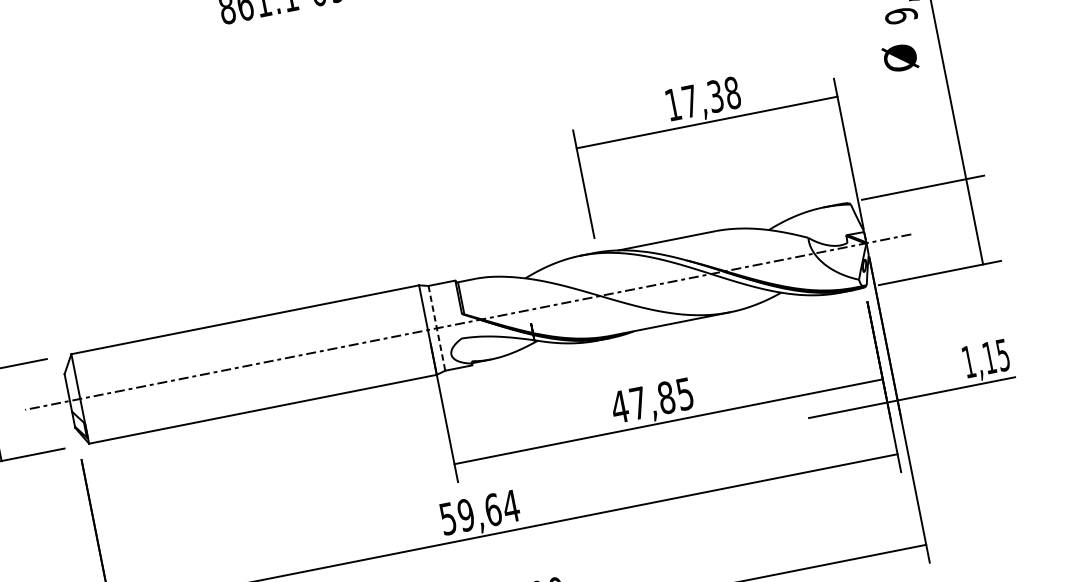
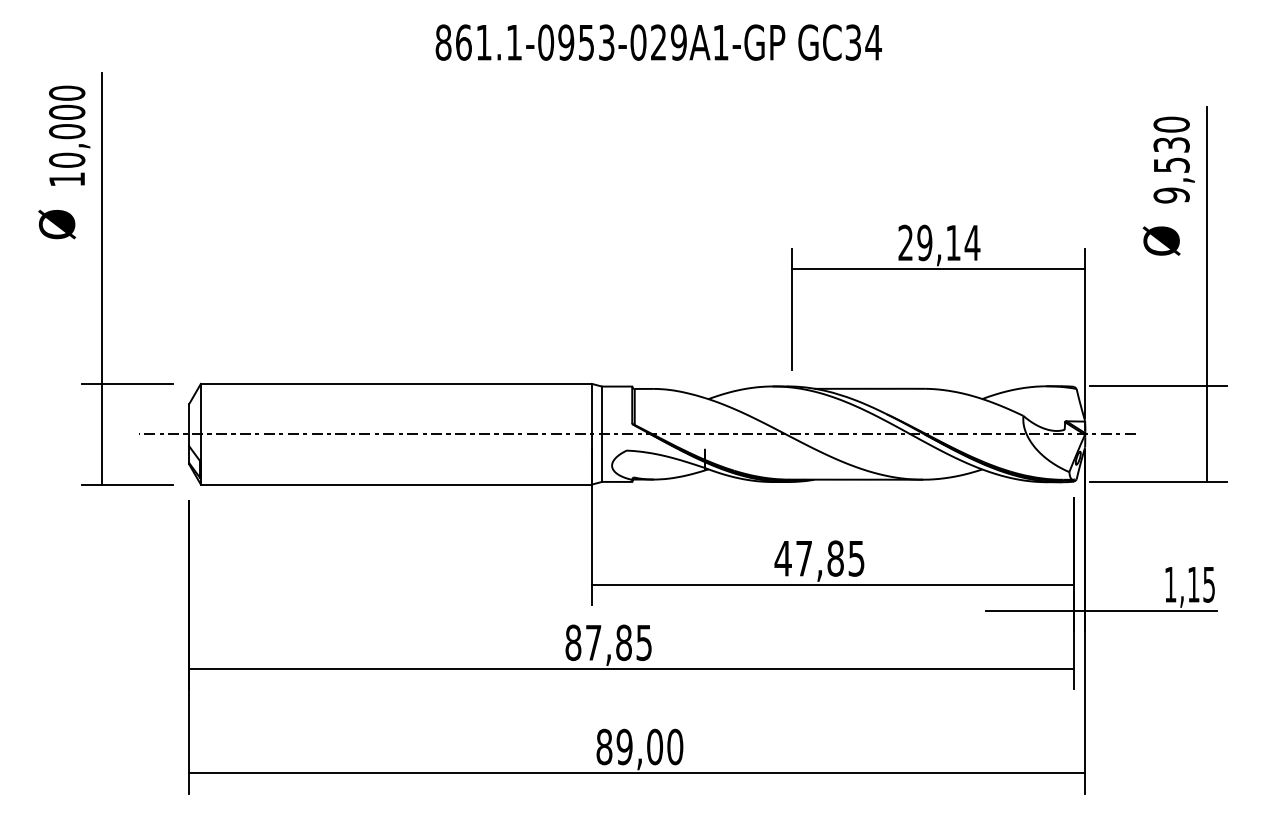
text: (703, 98) -> (939, 242), 17,38 -> 29,14
line: (437, 328) -> (602, 434), dashed -> solid
text: (479, 512) -> (608, 642), 59,64 -> 87,85

